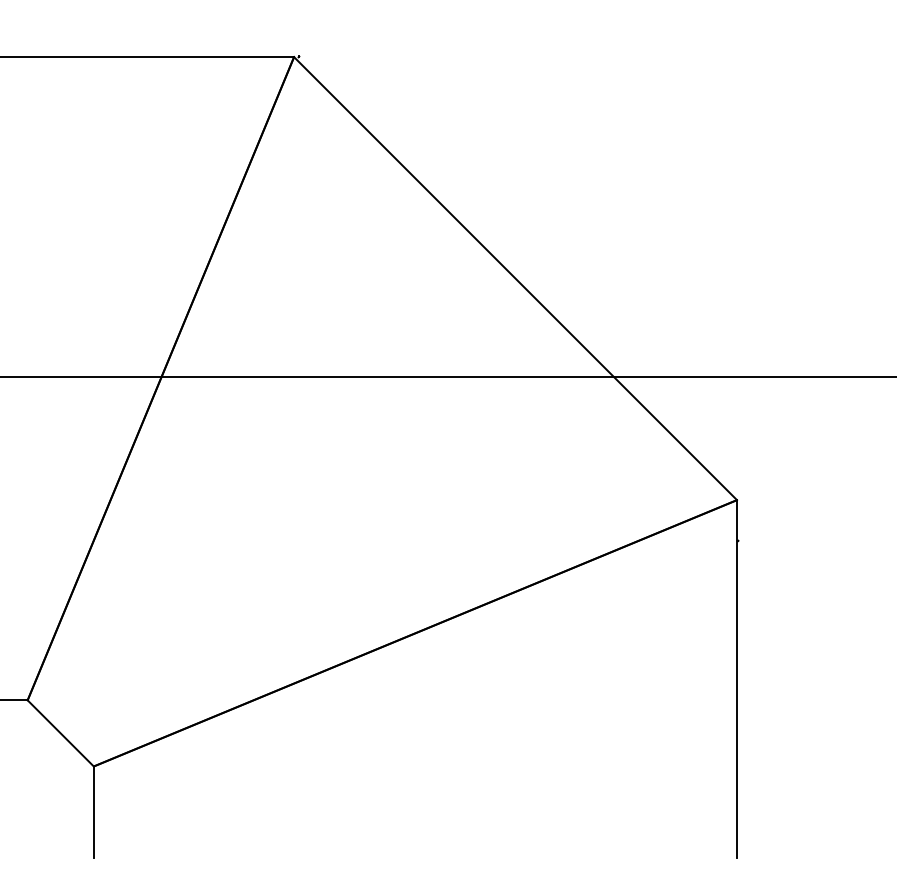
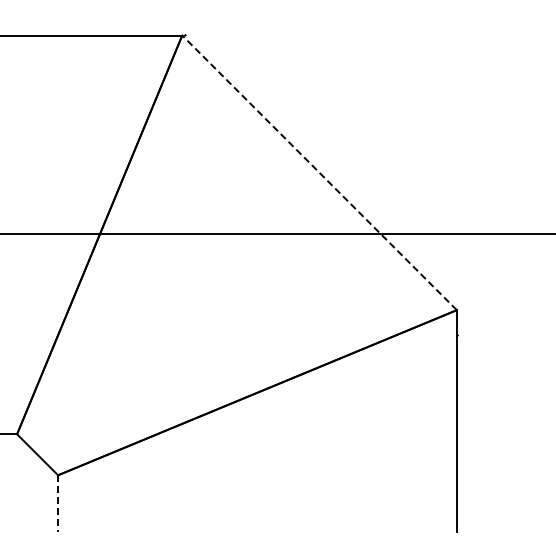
line: (515, 278) -> (319, 172), solid -> dashed
line: (94, 813) -> (58, 504), solid -> dashed

